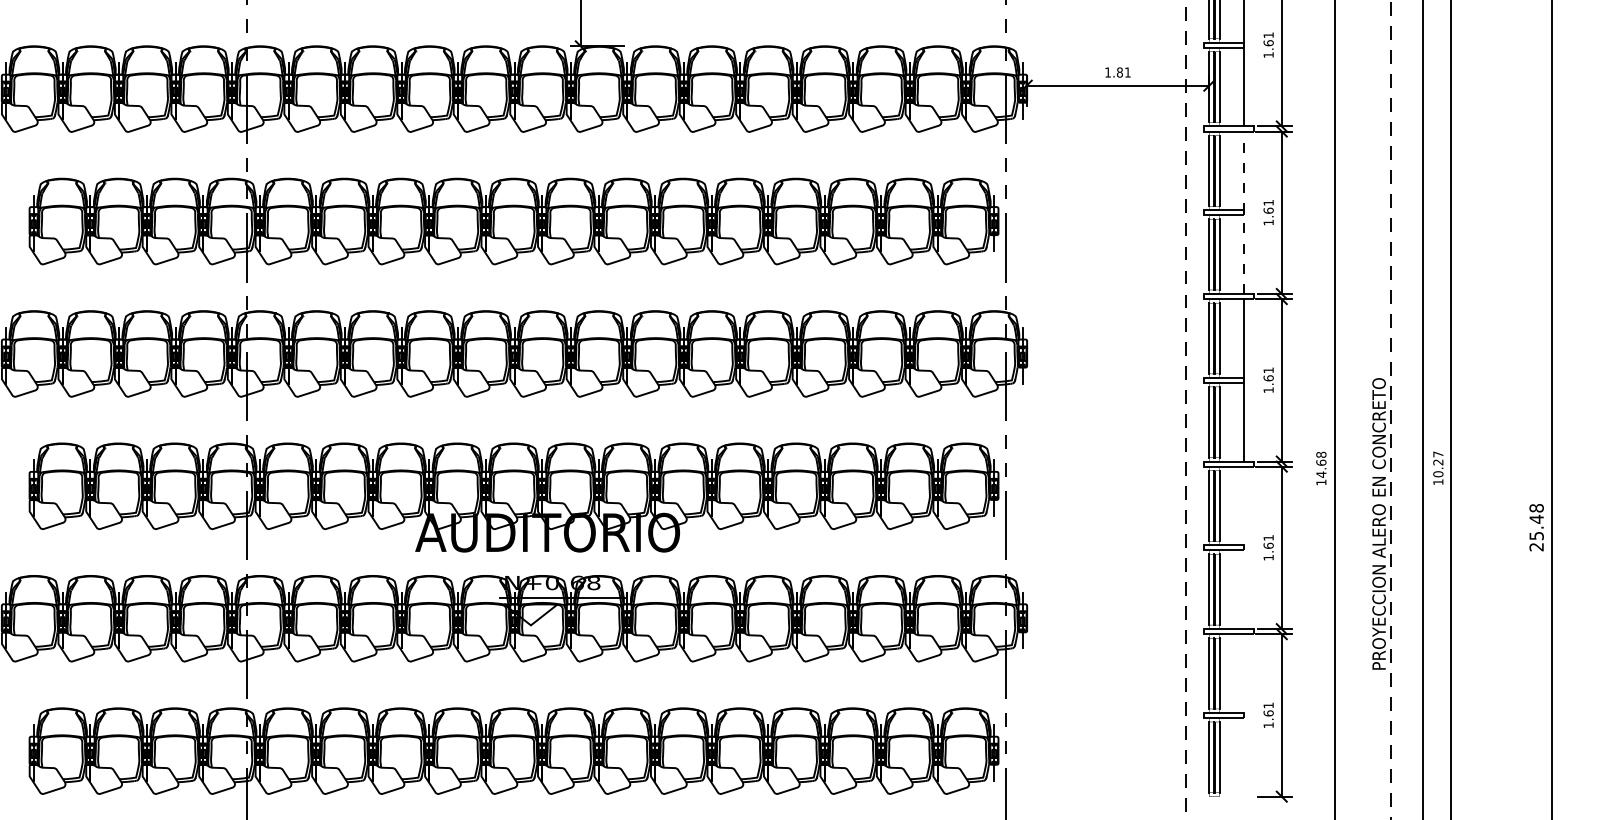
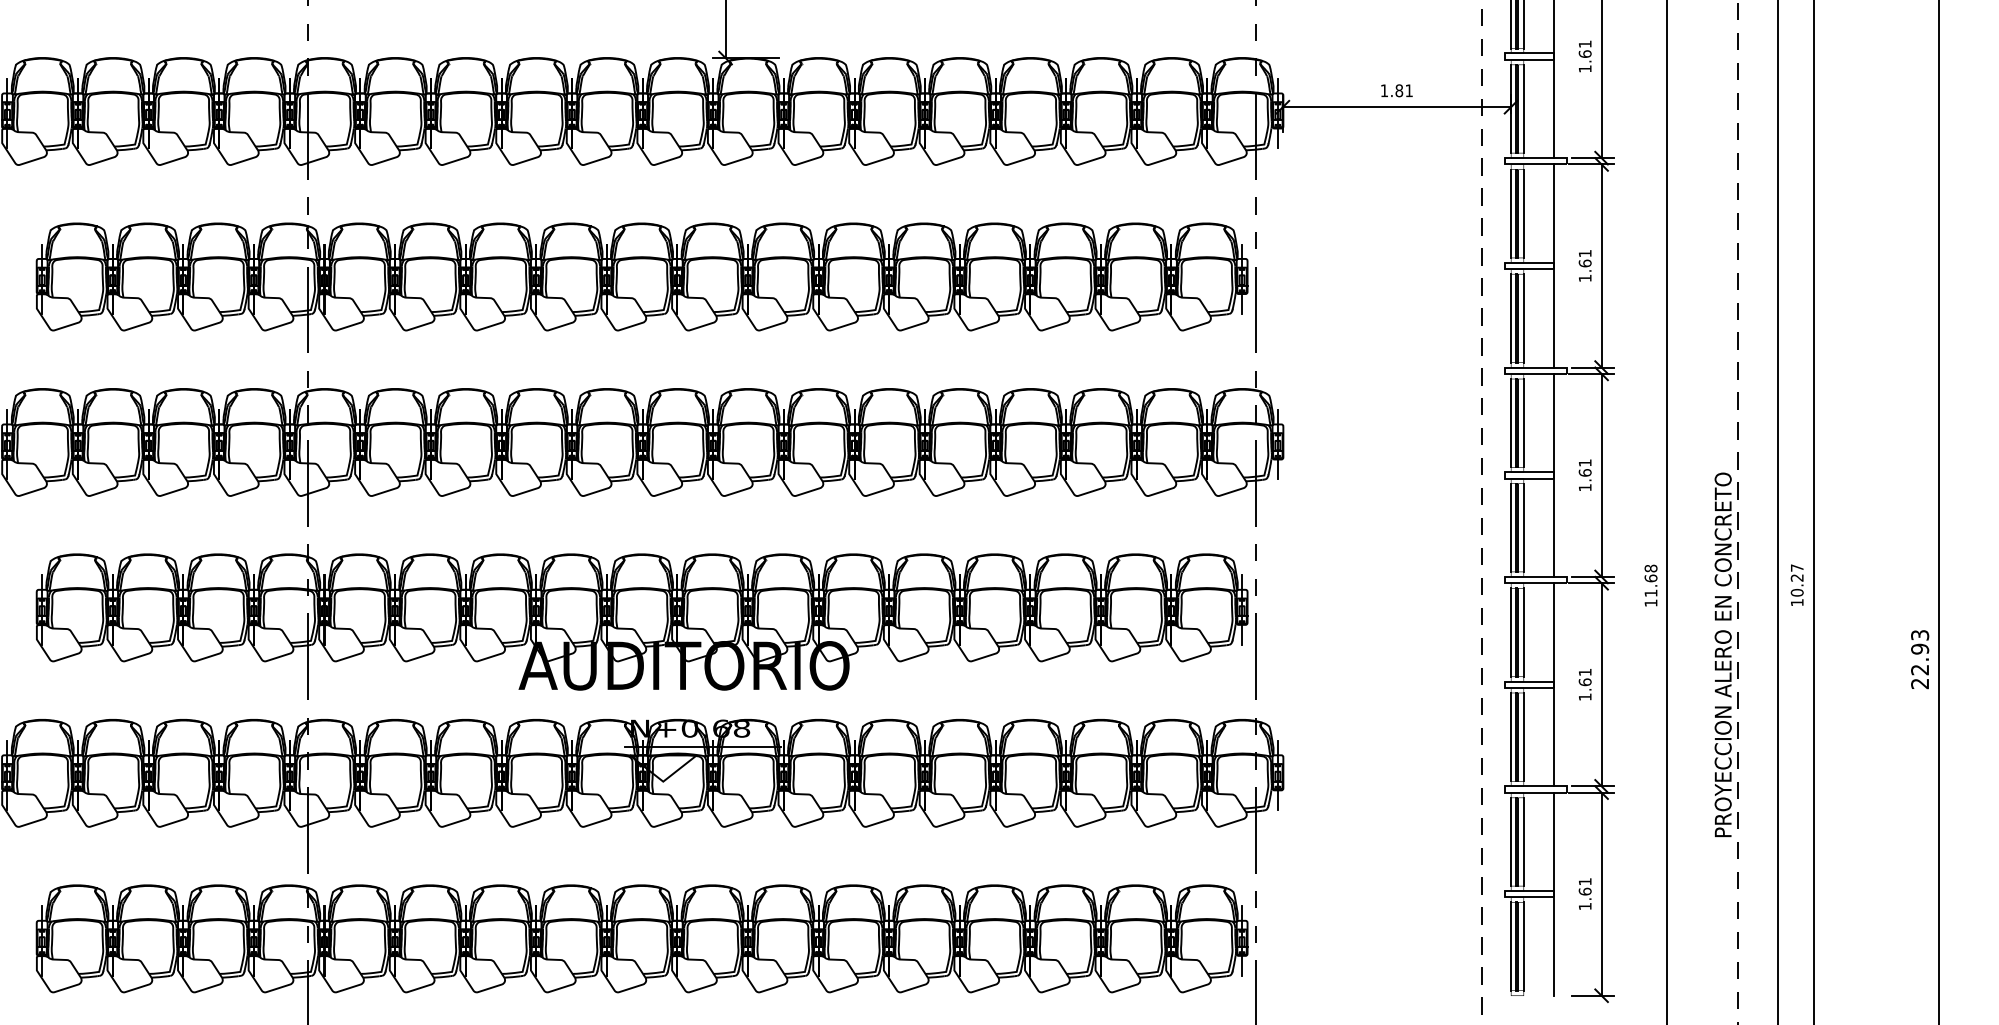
line: (1243, 213) -> (1553, 266), dashed -> solid
text: (1320, 474) -> (1650, 593), 14.68 -> 11.68
text: (1536, 522) -> (1920, 652), 25.48 -> 22.93
line: (1243, 547) -> (1553, 684), added
line: (1243, 714) -> (1553, 893), added

